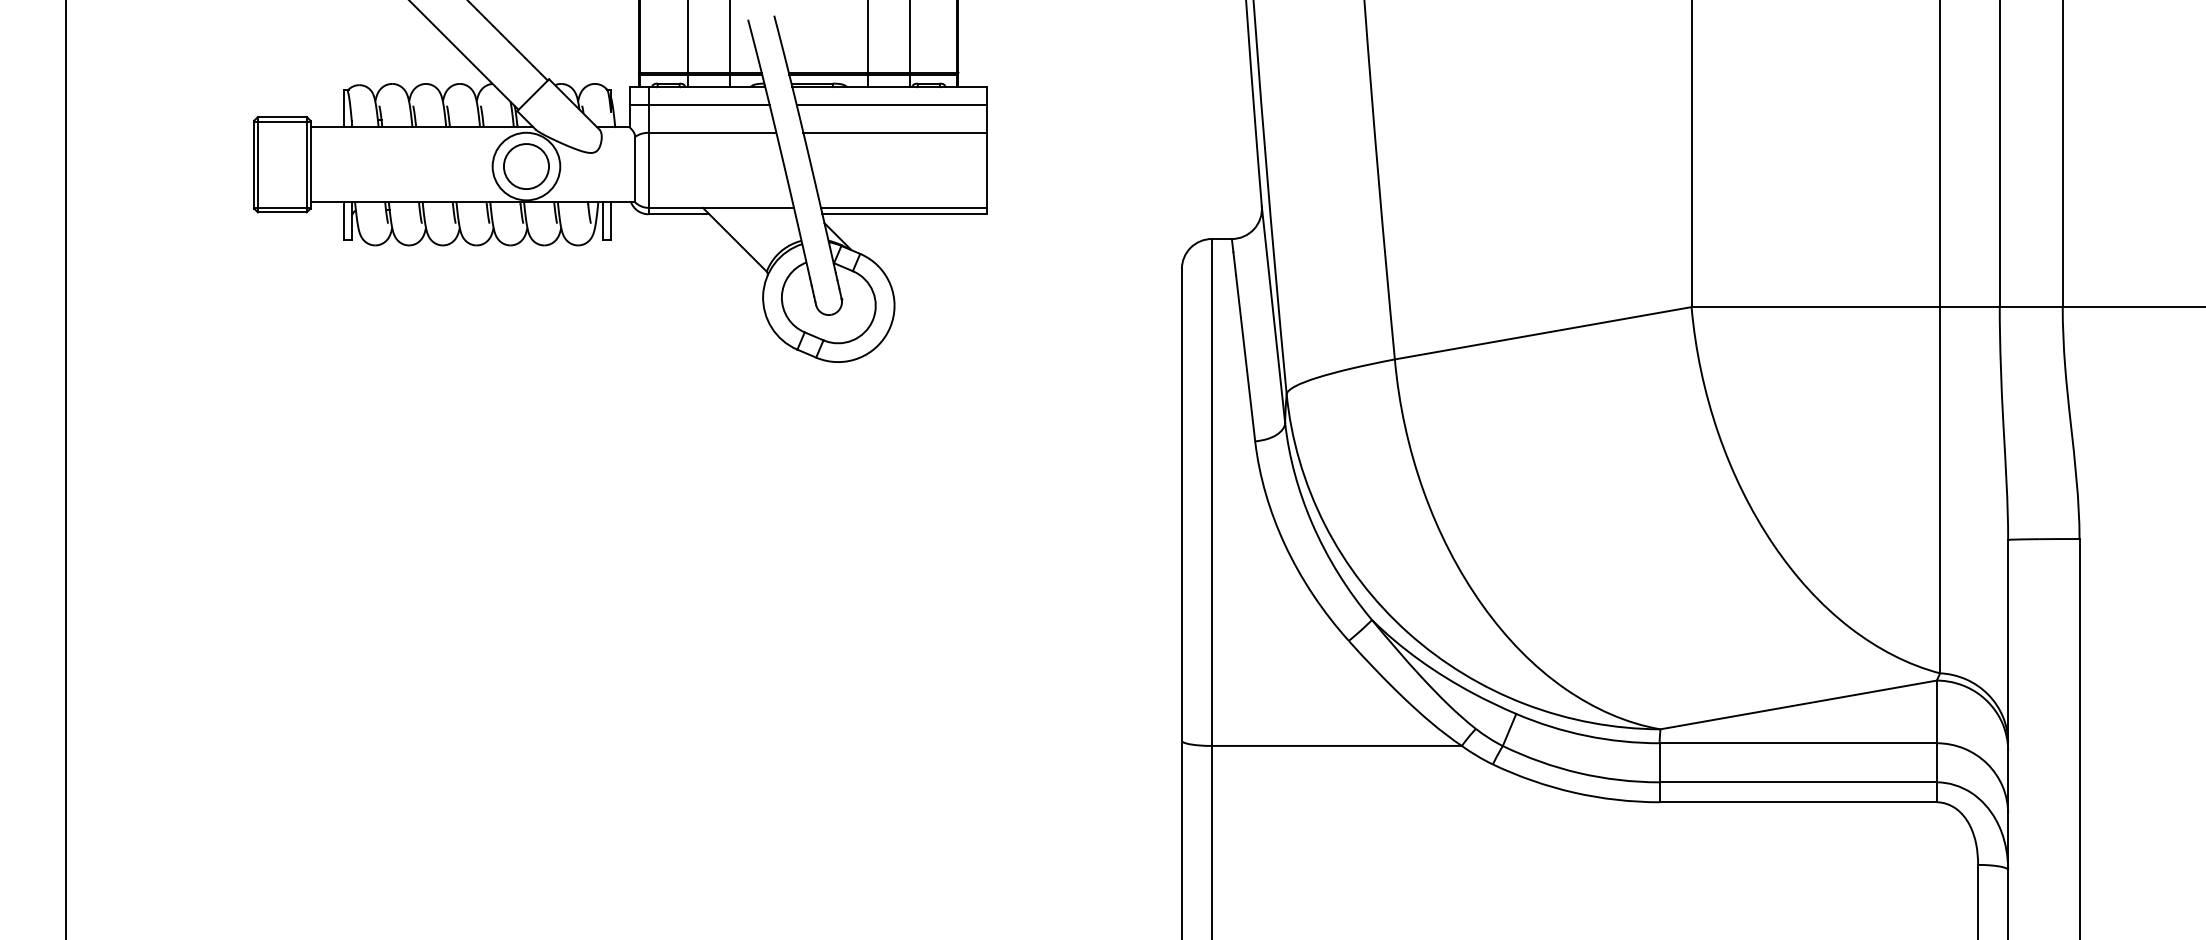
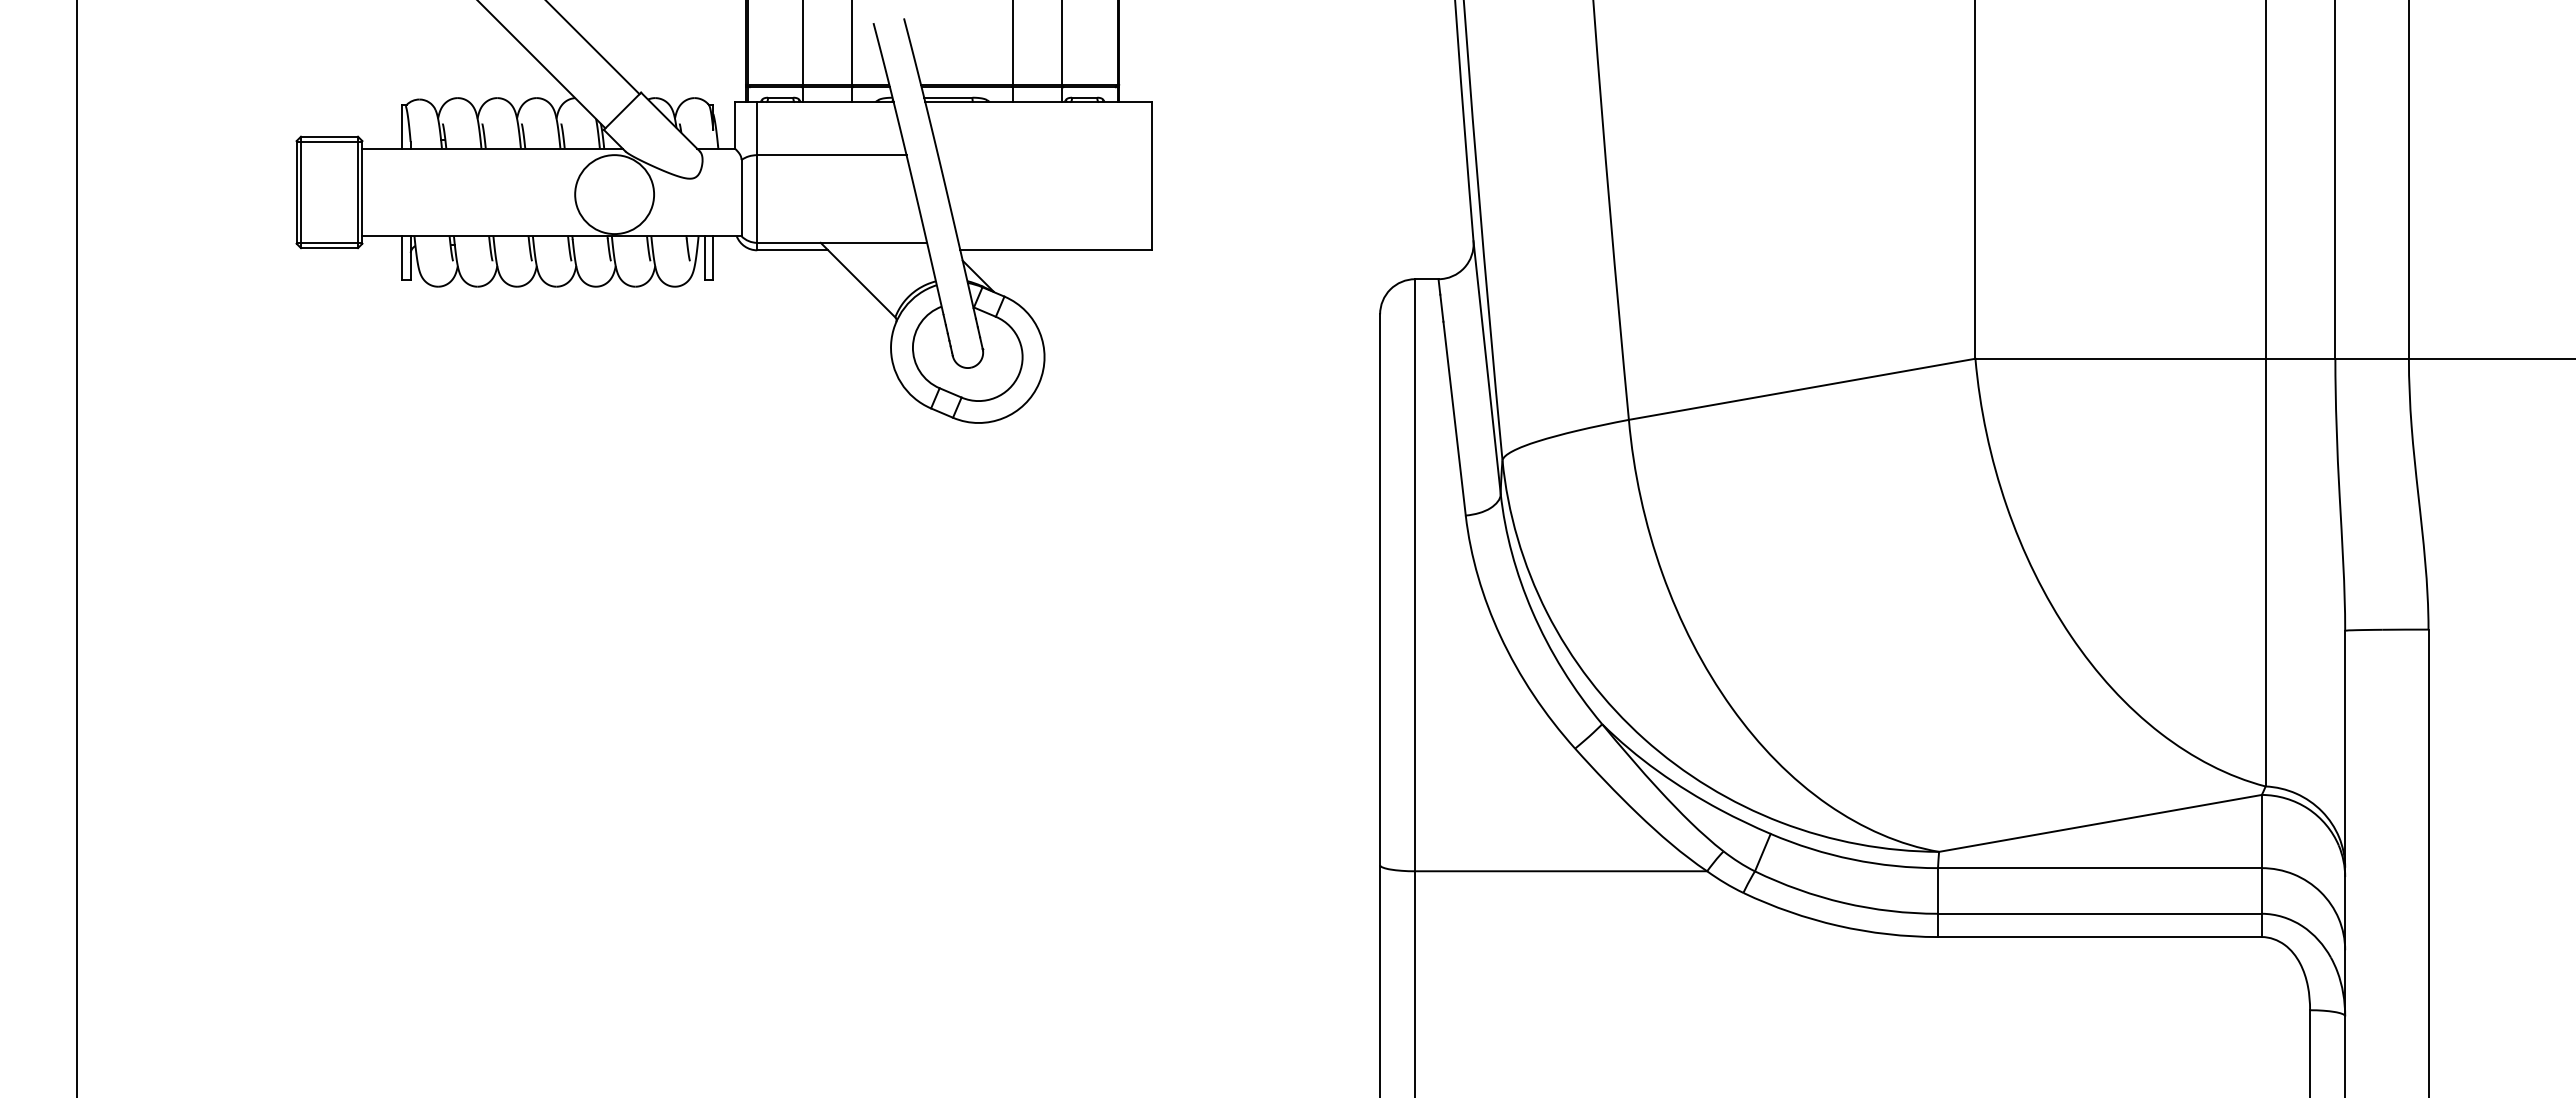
line: (699, 104) -> (816, 122), removed
line: (891, 104) -> (1041, 122), removed
line: (895, 133) -> (1045, 155), removed
circle: (526, 166) -> (614, 194), removed
line: (903, 207) -> (1055, 242), removed

